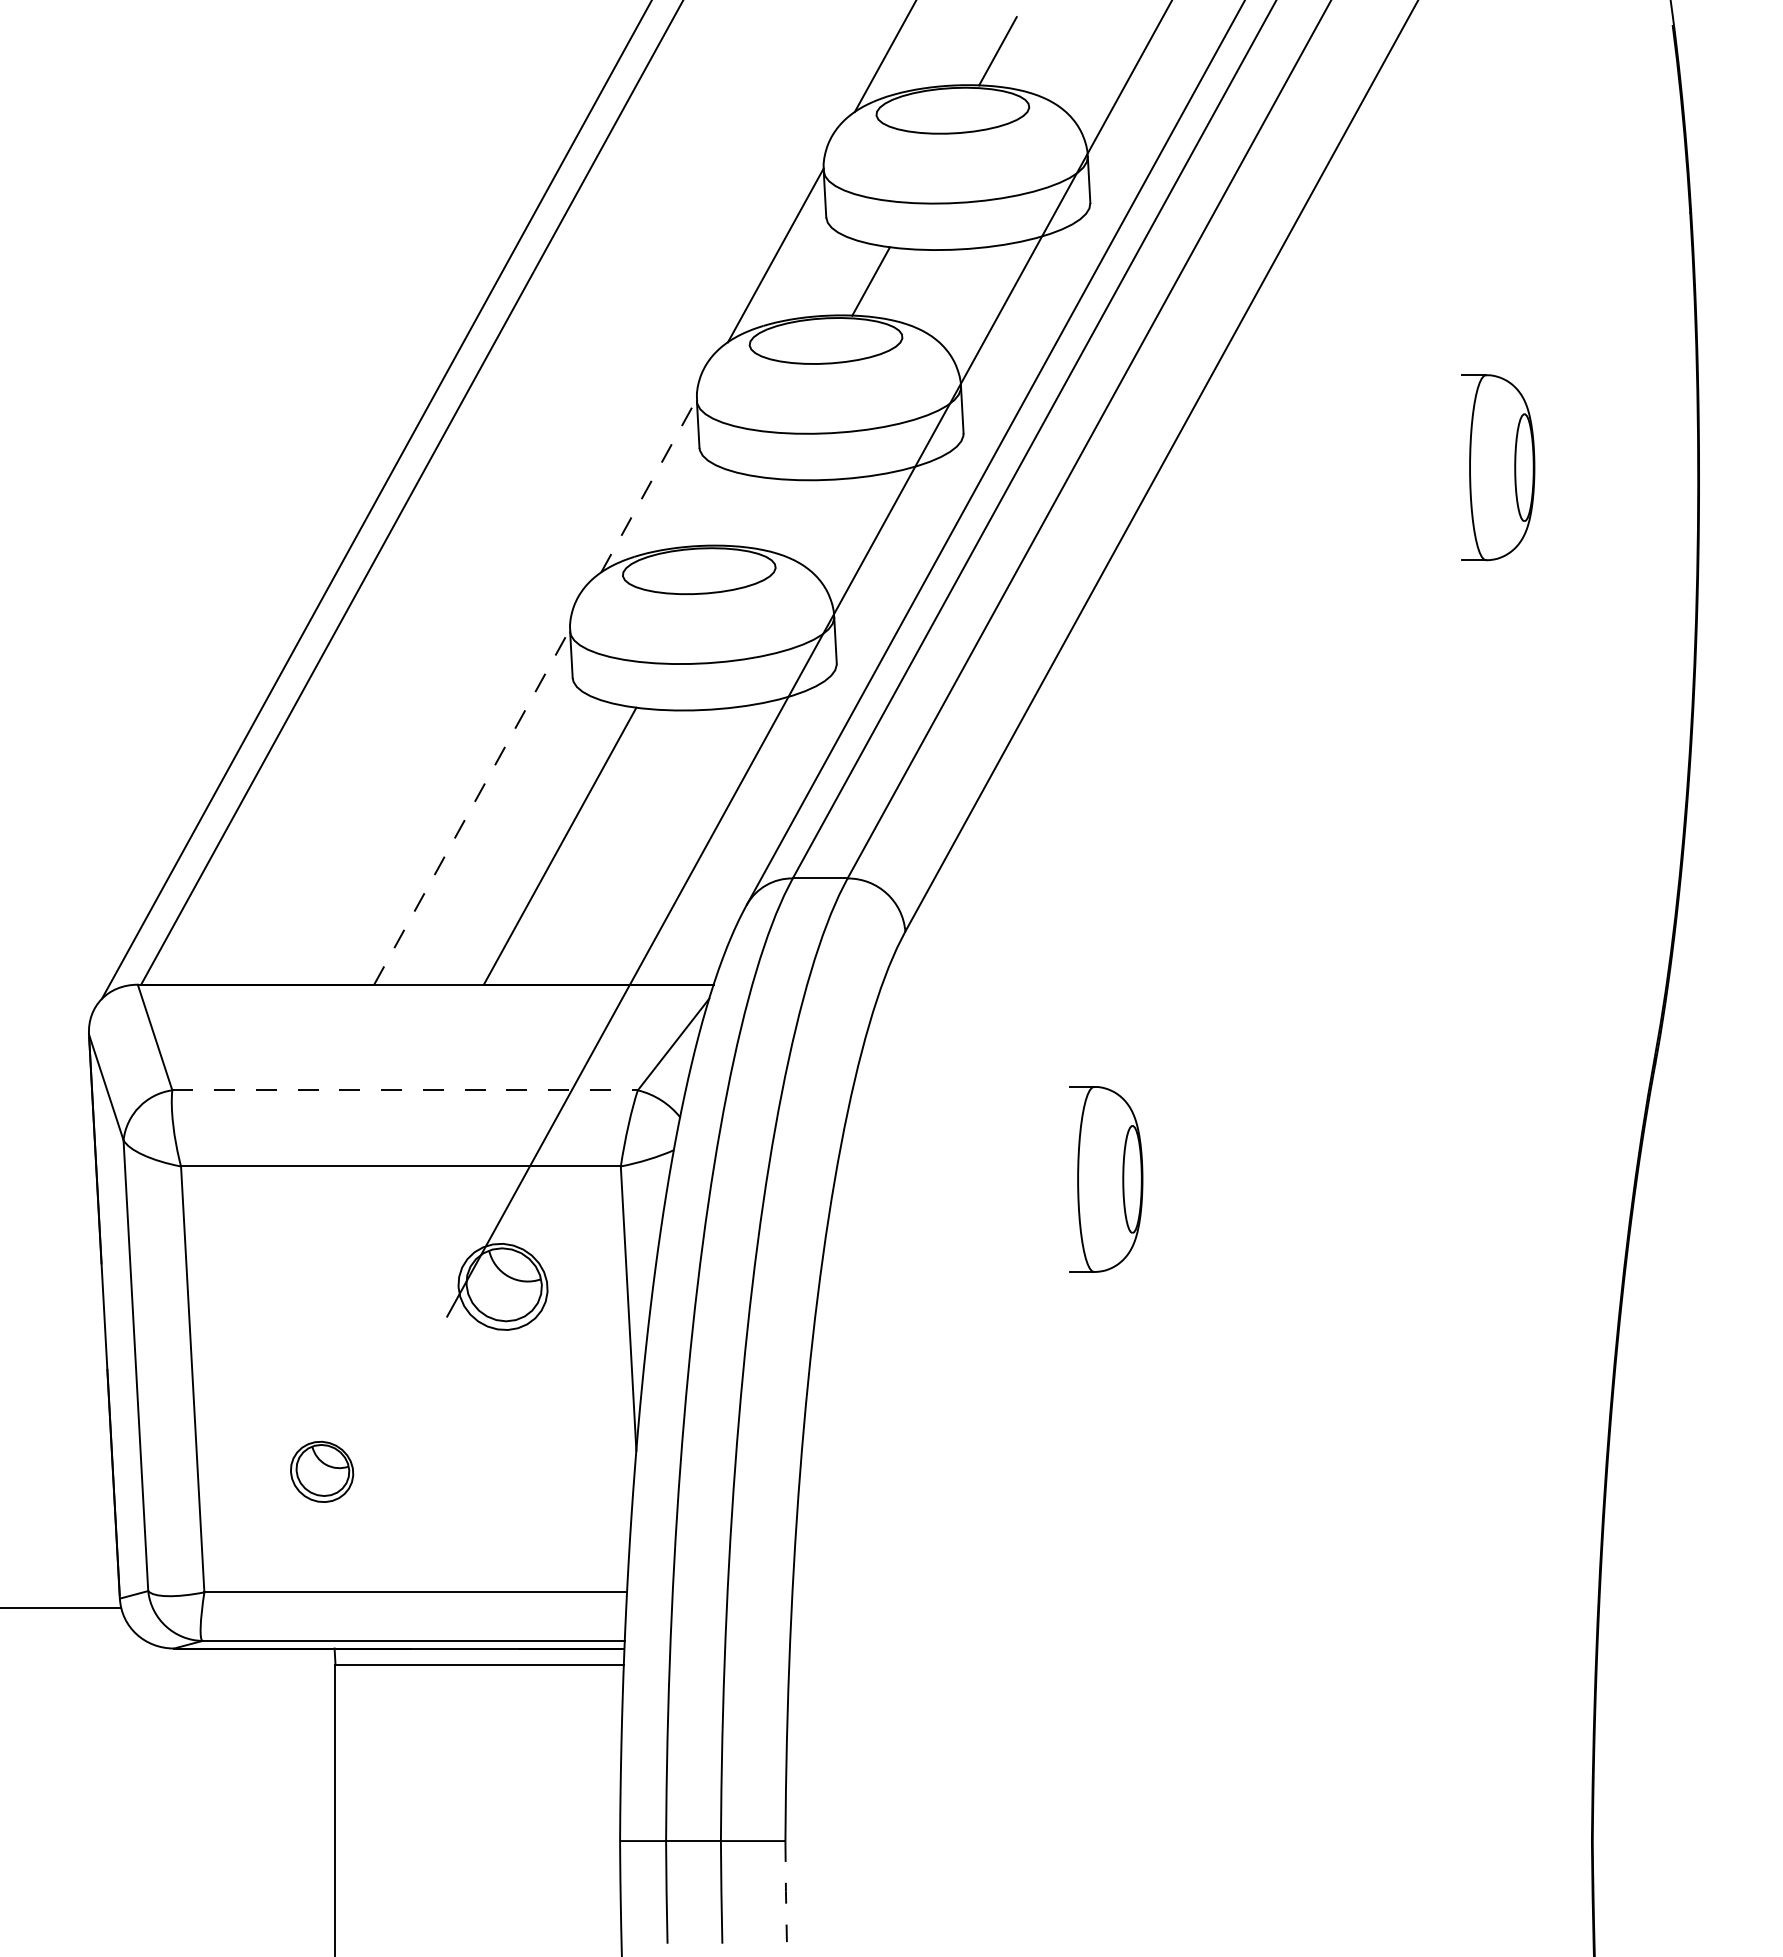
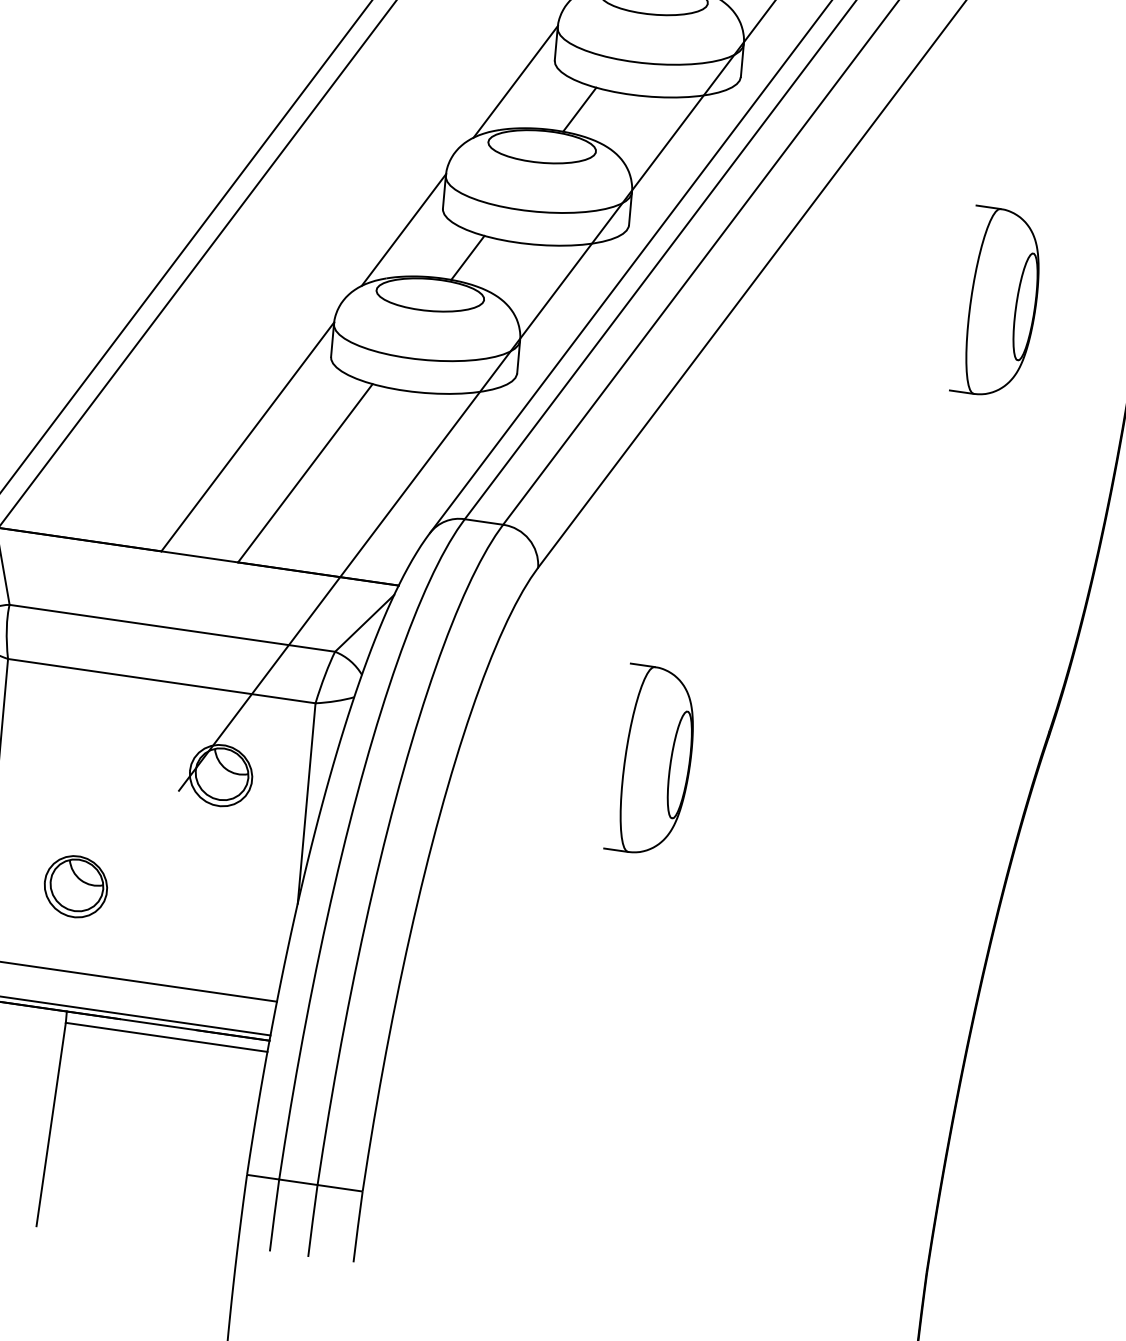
part: (1498, 467) -> (999, 303), size x1.43
line: (649, 484) -> (404, 229), dashed -> solid
line: (744, 511) -> (468, 257), added
line: (472, 806) -> (248, 436), dashed -> solid
line: (405, 1090) -> (172, 628), dashed -> solid
part: (1106, 1179) -> (653, 761), size x1.43
part: (321, 1471) -> (75, 886), size x1.43
line: (785, 1891) -> (357, 1226), dashed -> solid

